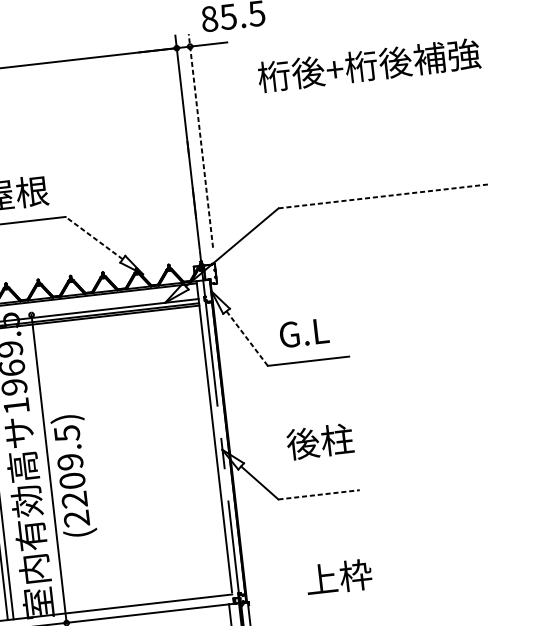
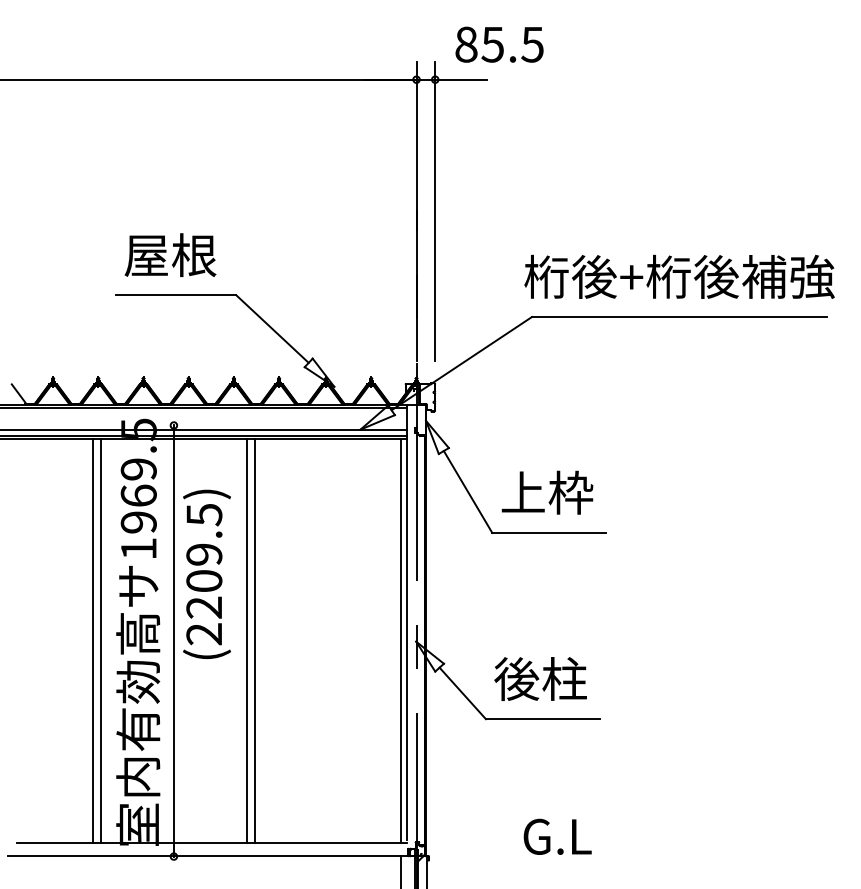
text: (369, 65) -> (679, 276), moved
line: (201, 140) -> (435, 211), dashed -> solid
line: (384, 196) -> (679, 317), dashed -> solid
line: (94, 237) -> (272, 328), dashed -> solid
text: (303, 332) -> (547, 492), G.L -> 上枠
line: (247, 338) -> (468, 491), dashed -> solid
text: (320, 441) -> (540, 678), moved
line: (210, 450) -> (400, 640), added
line: (100, 462) -> (246, 640), added
line: (106, 462) -> (254, 640), added
text: (73, 475) -> (206, 573), moved
line: (318, 495) -> (542, 719), dashed -> solid
text: (339, 577) -> (557, 836), 上枠 -> G.L

